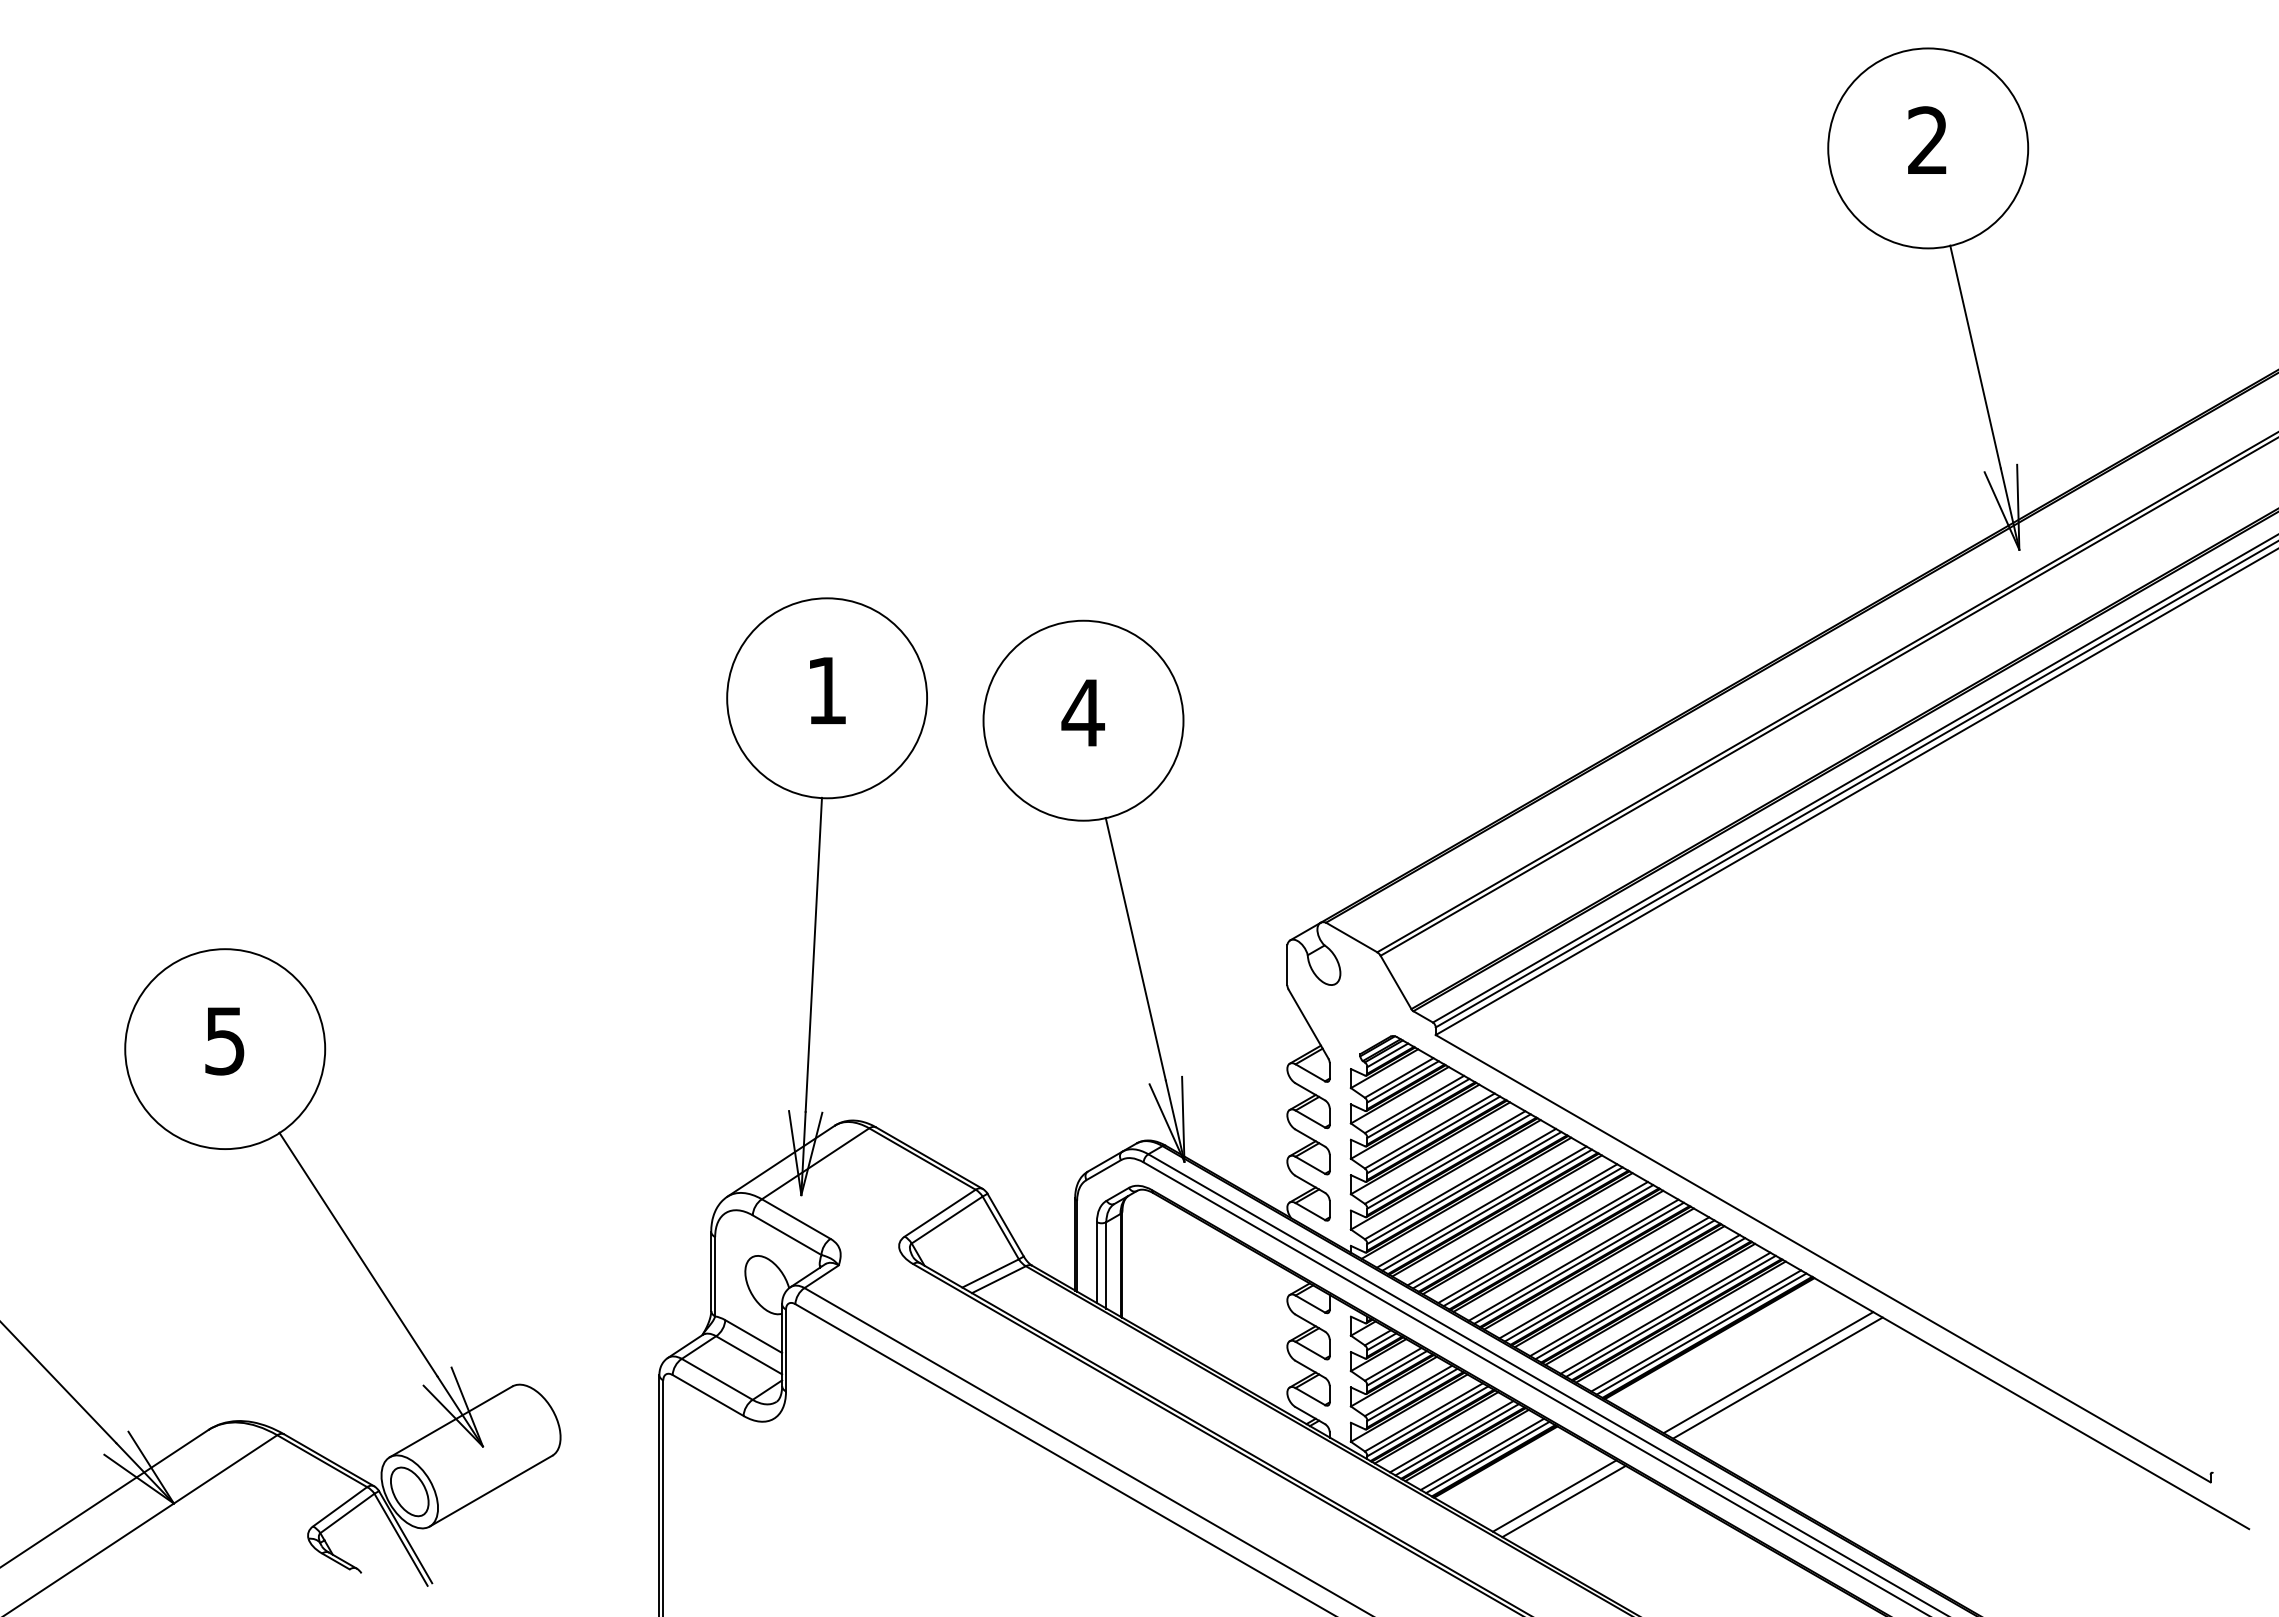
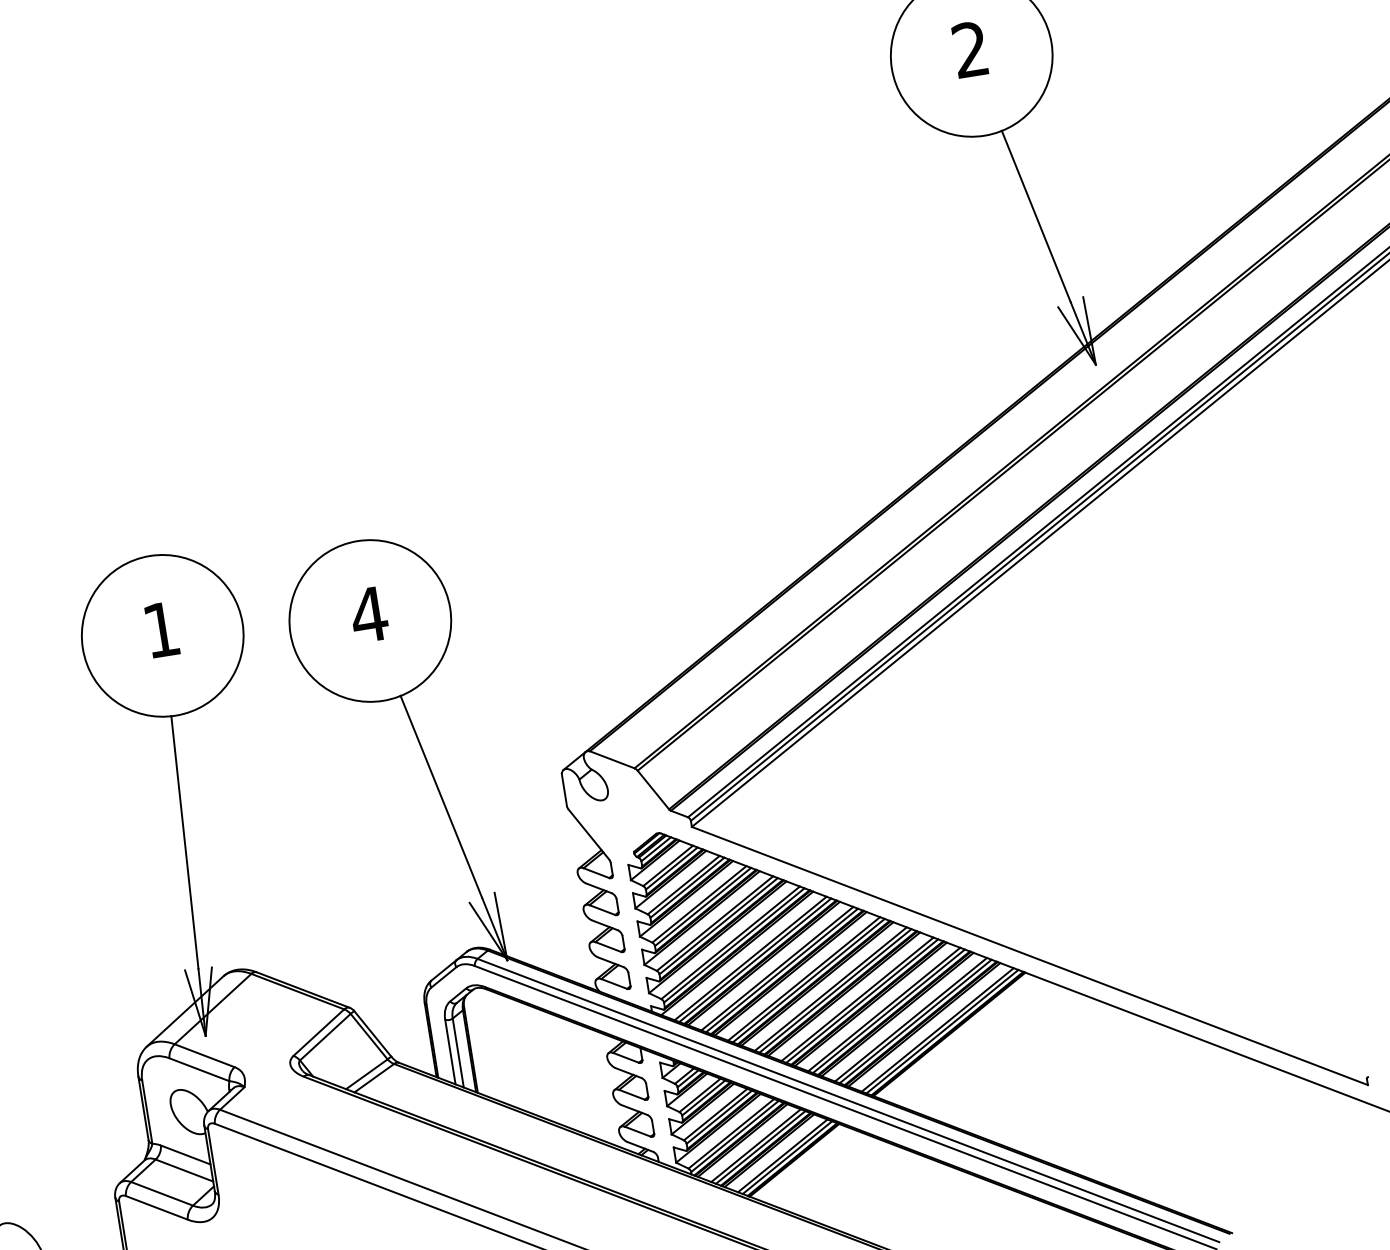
line: (1768, 1372) -> (1000, 1053), removed
line: (1777, 1377) -> (1008, 1056), removed
line: (1554, 1495) -> (845, 1179), removed
line: (1563, 1501) -> (853, 1183), removed

